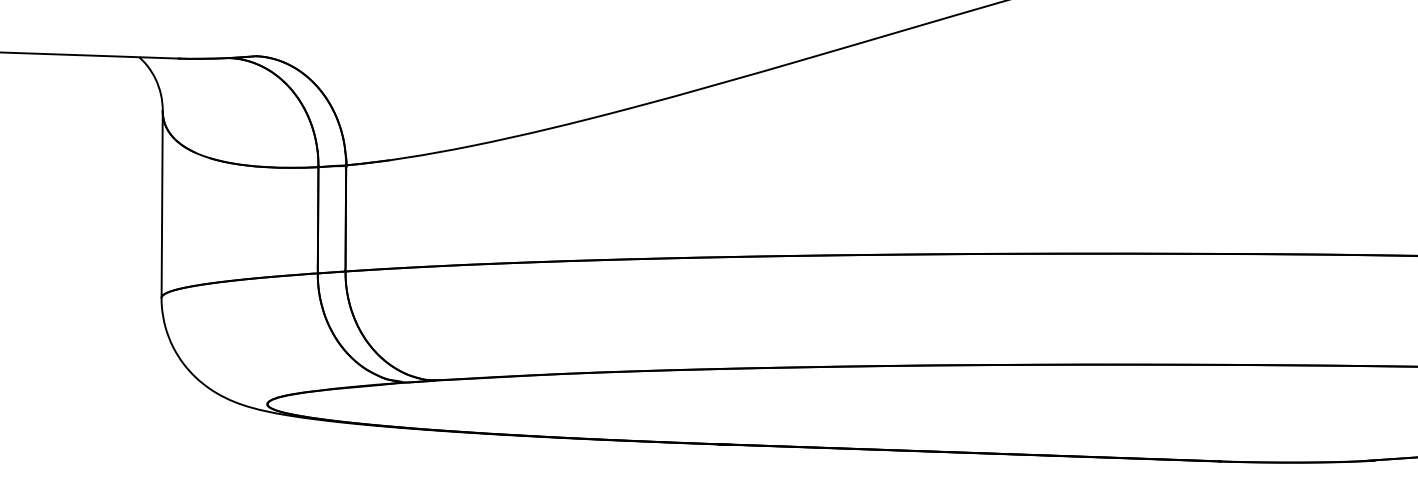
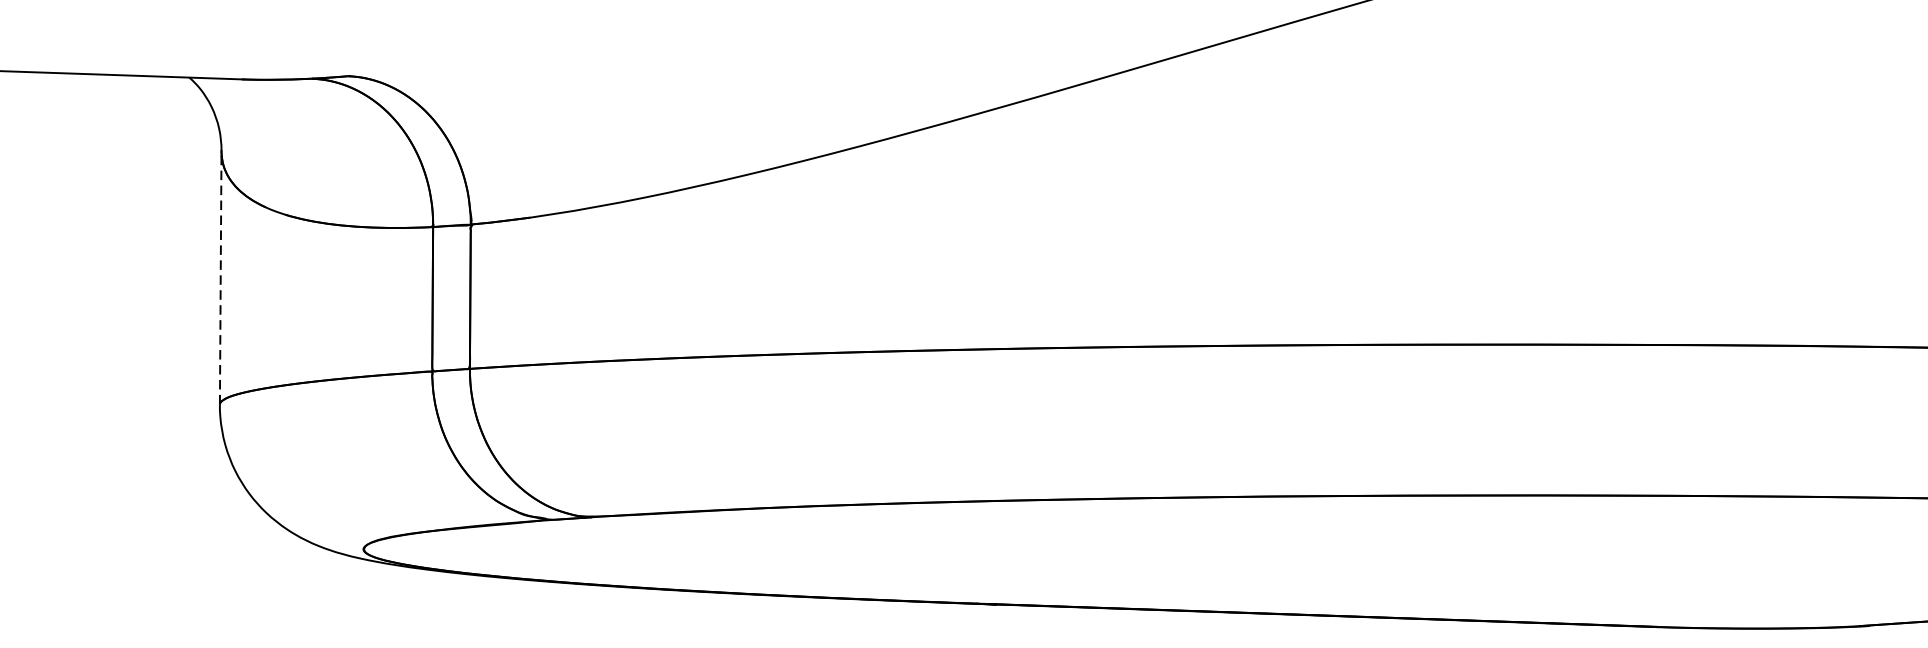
line: (162, 203) -> (221, 276), solid -> dashed

